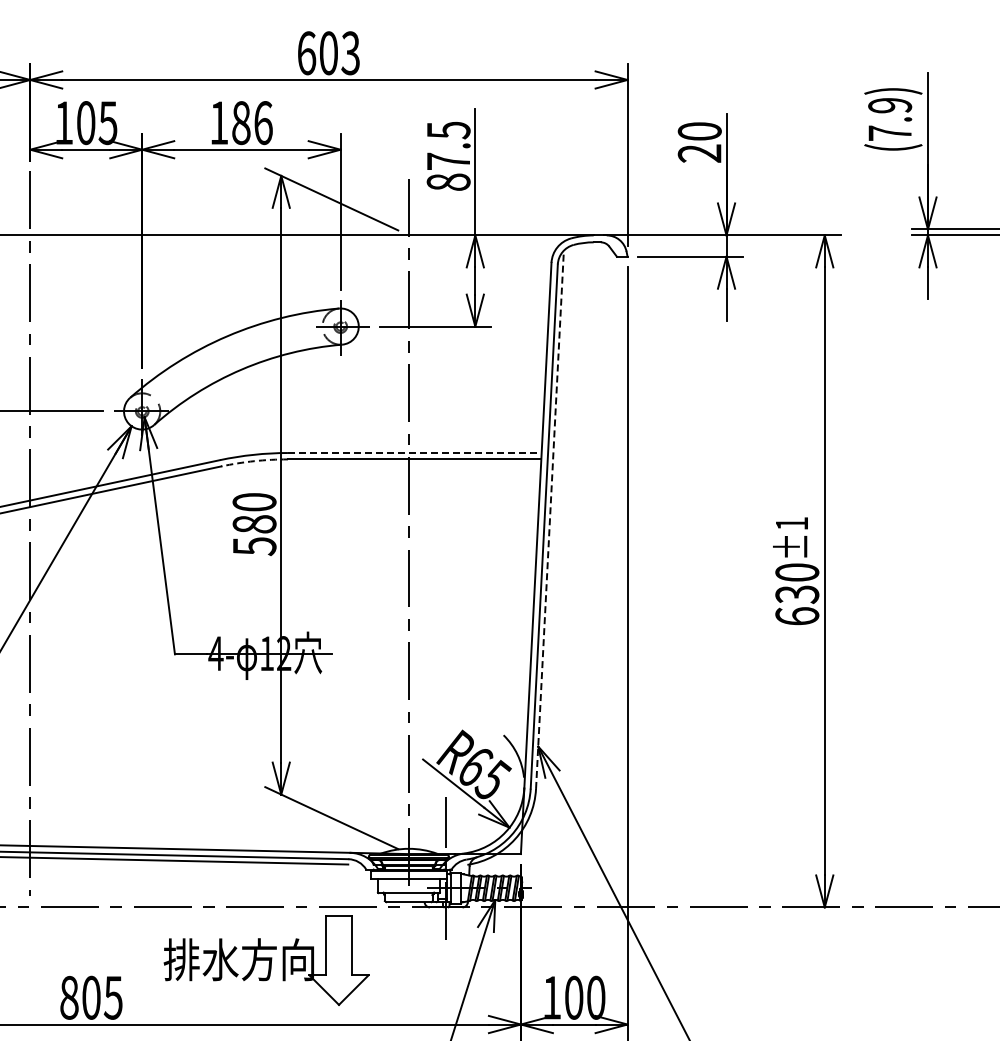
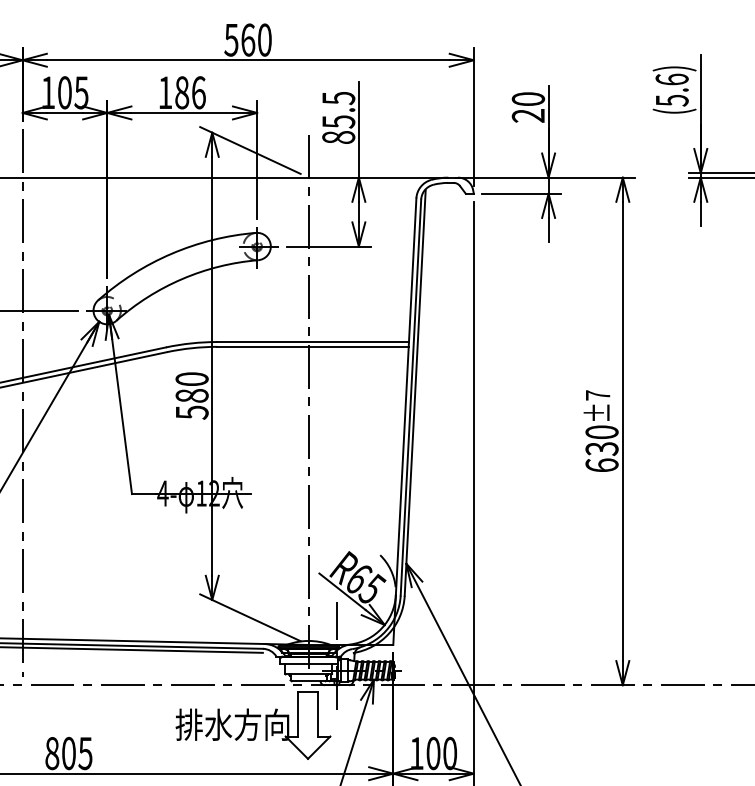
text: (328, 53) -> (247, 40), 603 -> 560
text: (890, 119) -> (672, 90), (7.9) -> (5.6)
text: (448, 161) -> (338, 121), 87.5 -> 85.5
line: (414, 453) -> (312, 342), dashed -> solid
arc: (254, 461) -> (192, 348), dashed -> solid
line: (549, 520) -> (414, 393), dashed -> solid
text: (791, 523) -> (597, 395), ±1 -> ±7
part: (266, 960) -> (253, 725), moved

